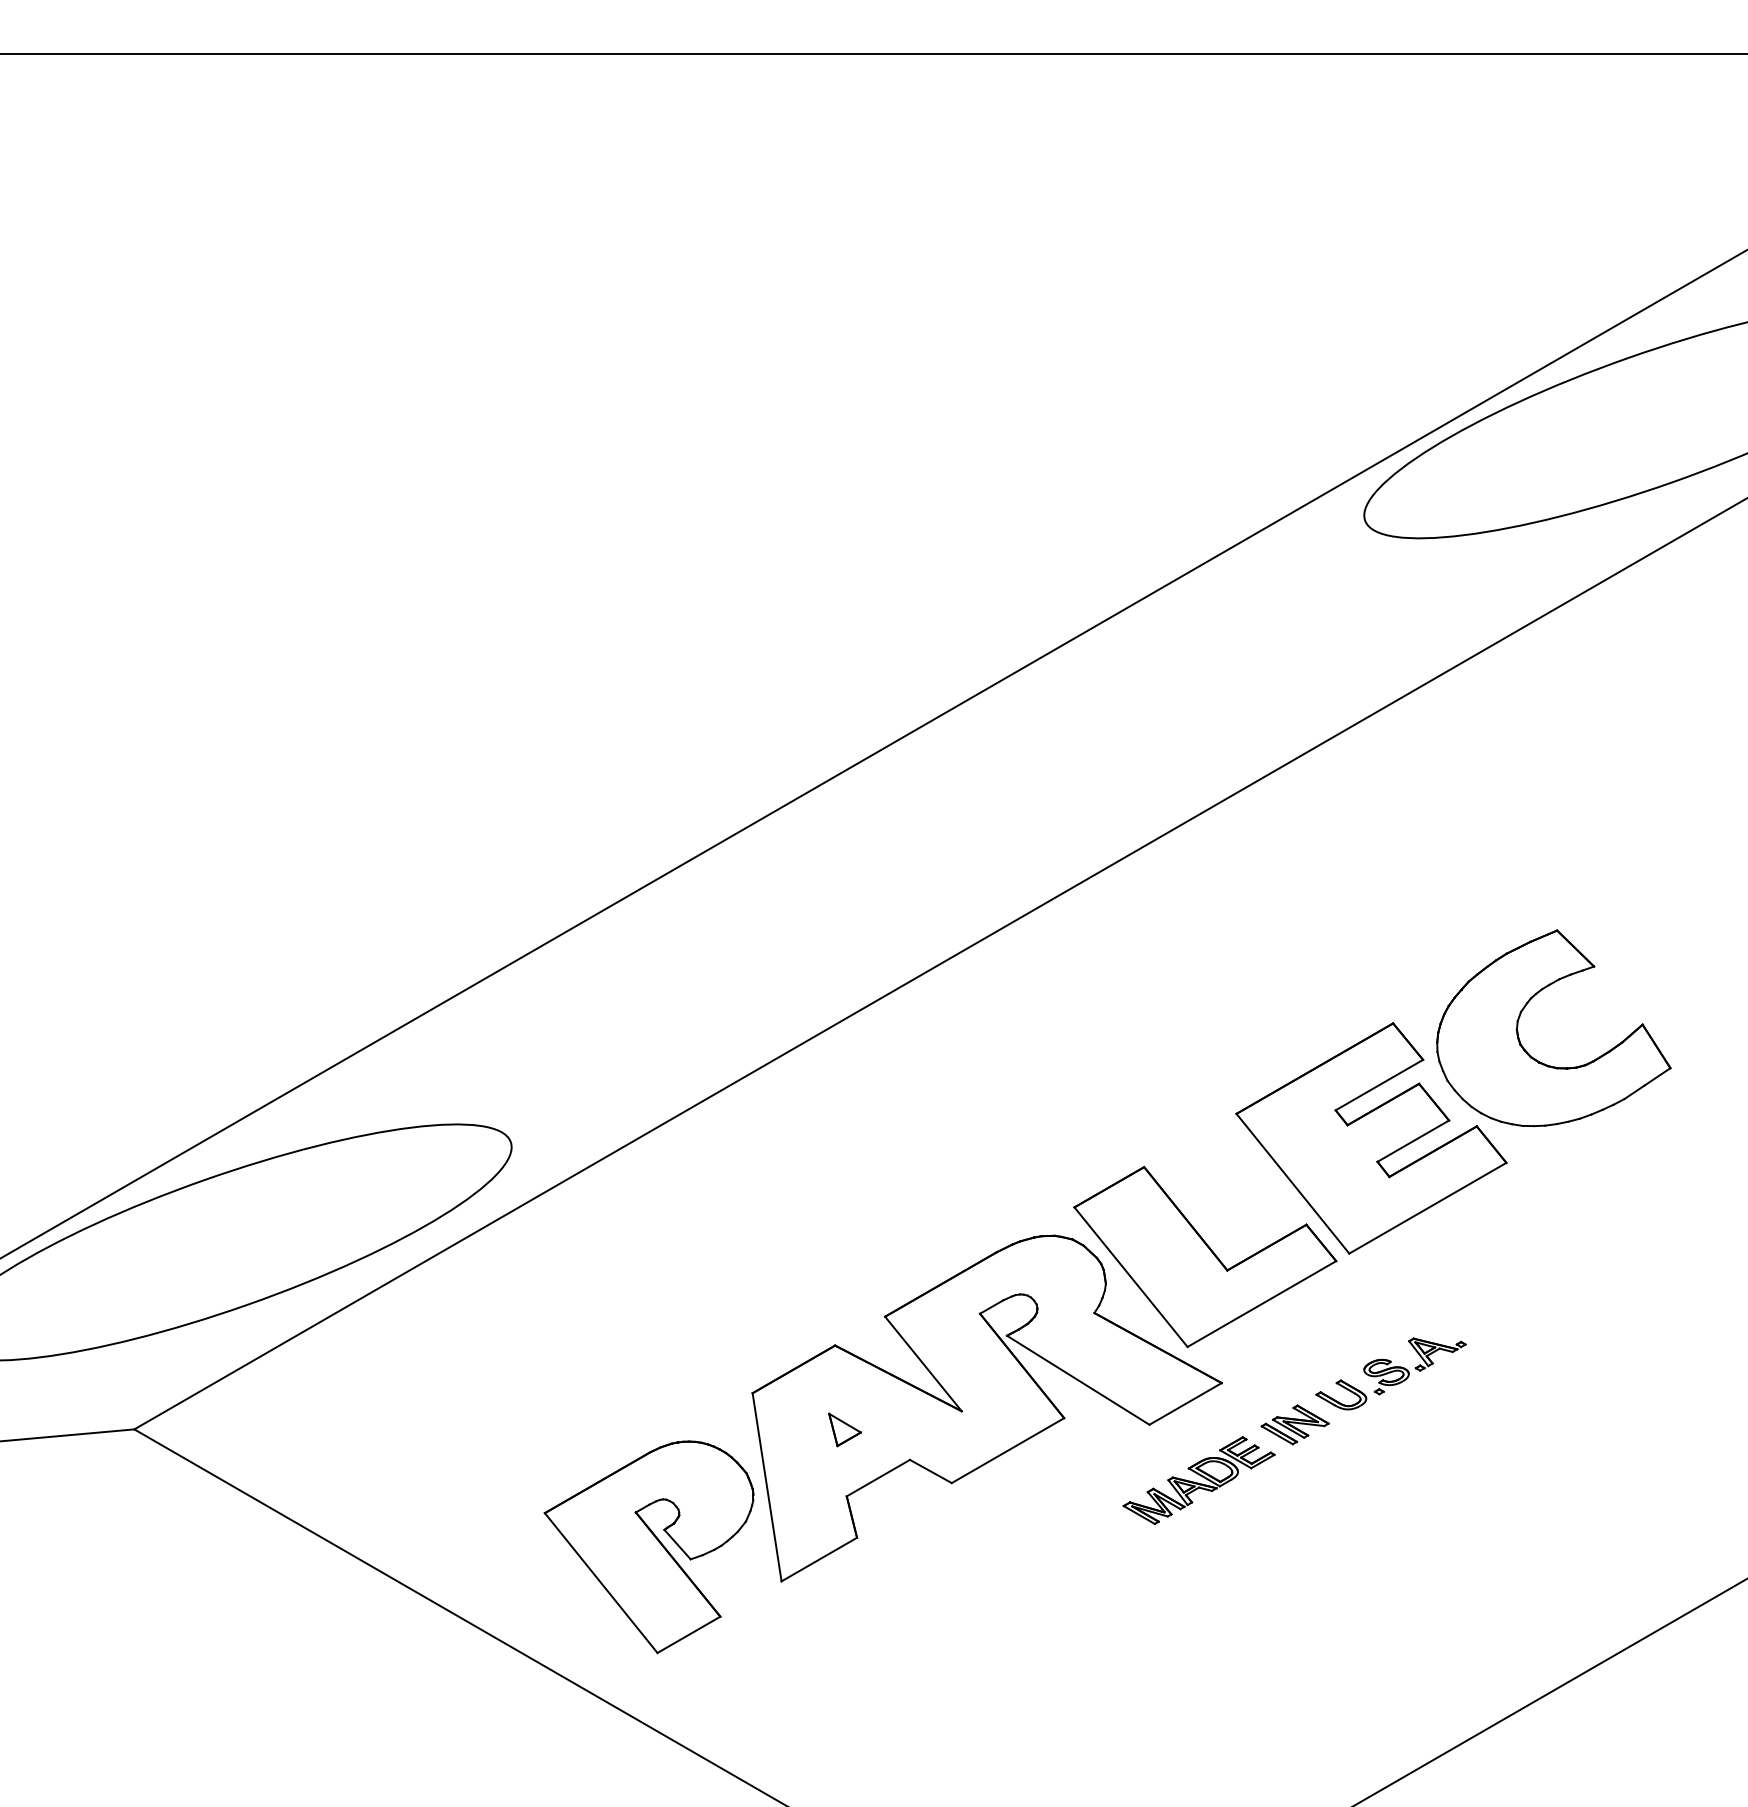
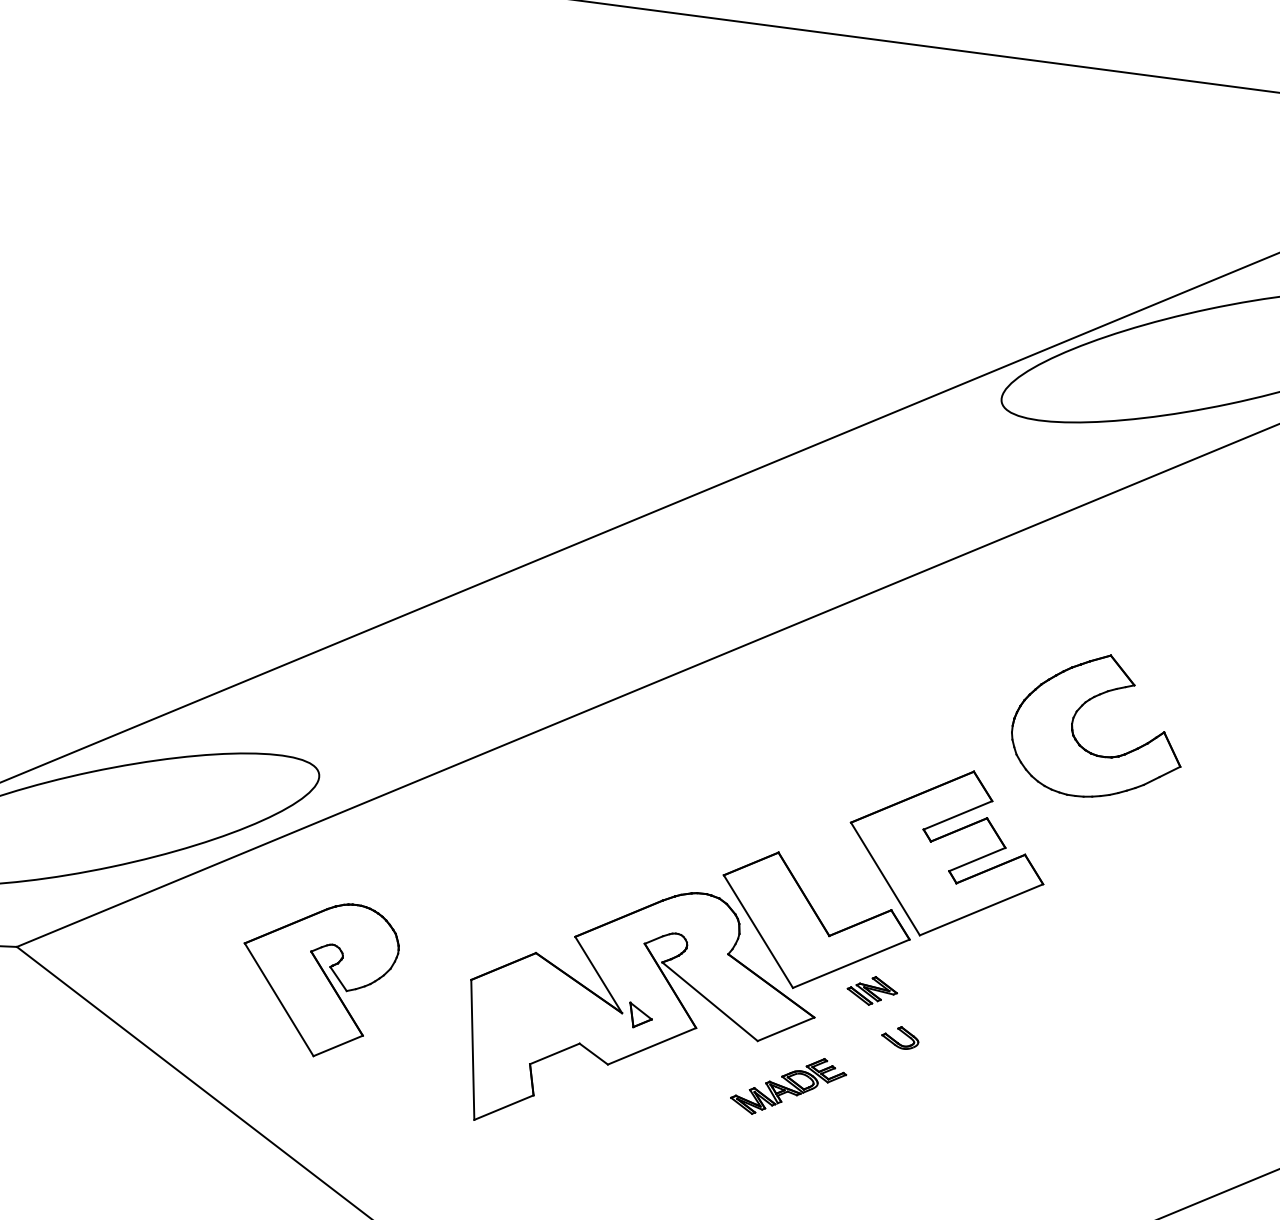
part: (1528, 1052) -> (1078, 741), moved
part: (1414, 1366) -> (956, 1023), removed
part: (1294, 1424) -> (871, 990), moved
part: (844, 1429) -> (640, 1015), moved
part: (648, 1547) -> (317, 978), moved

